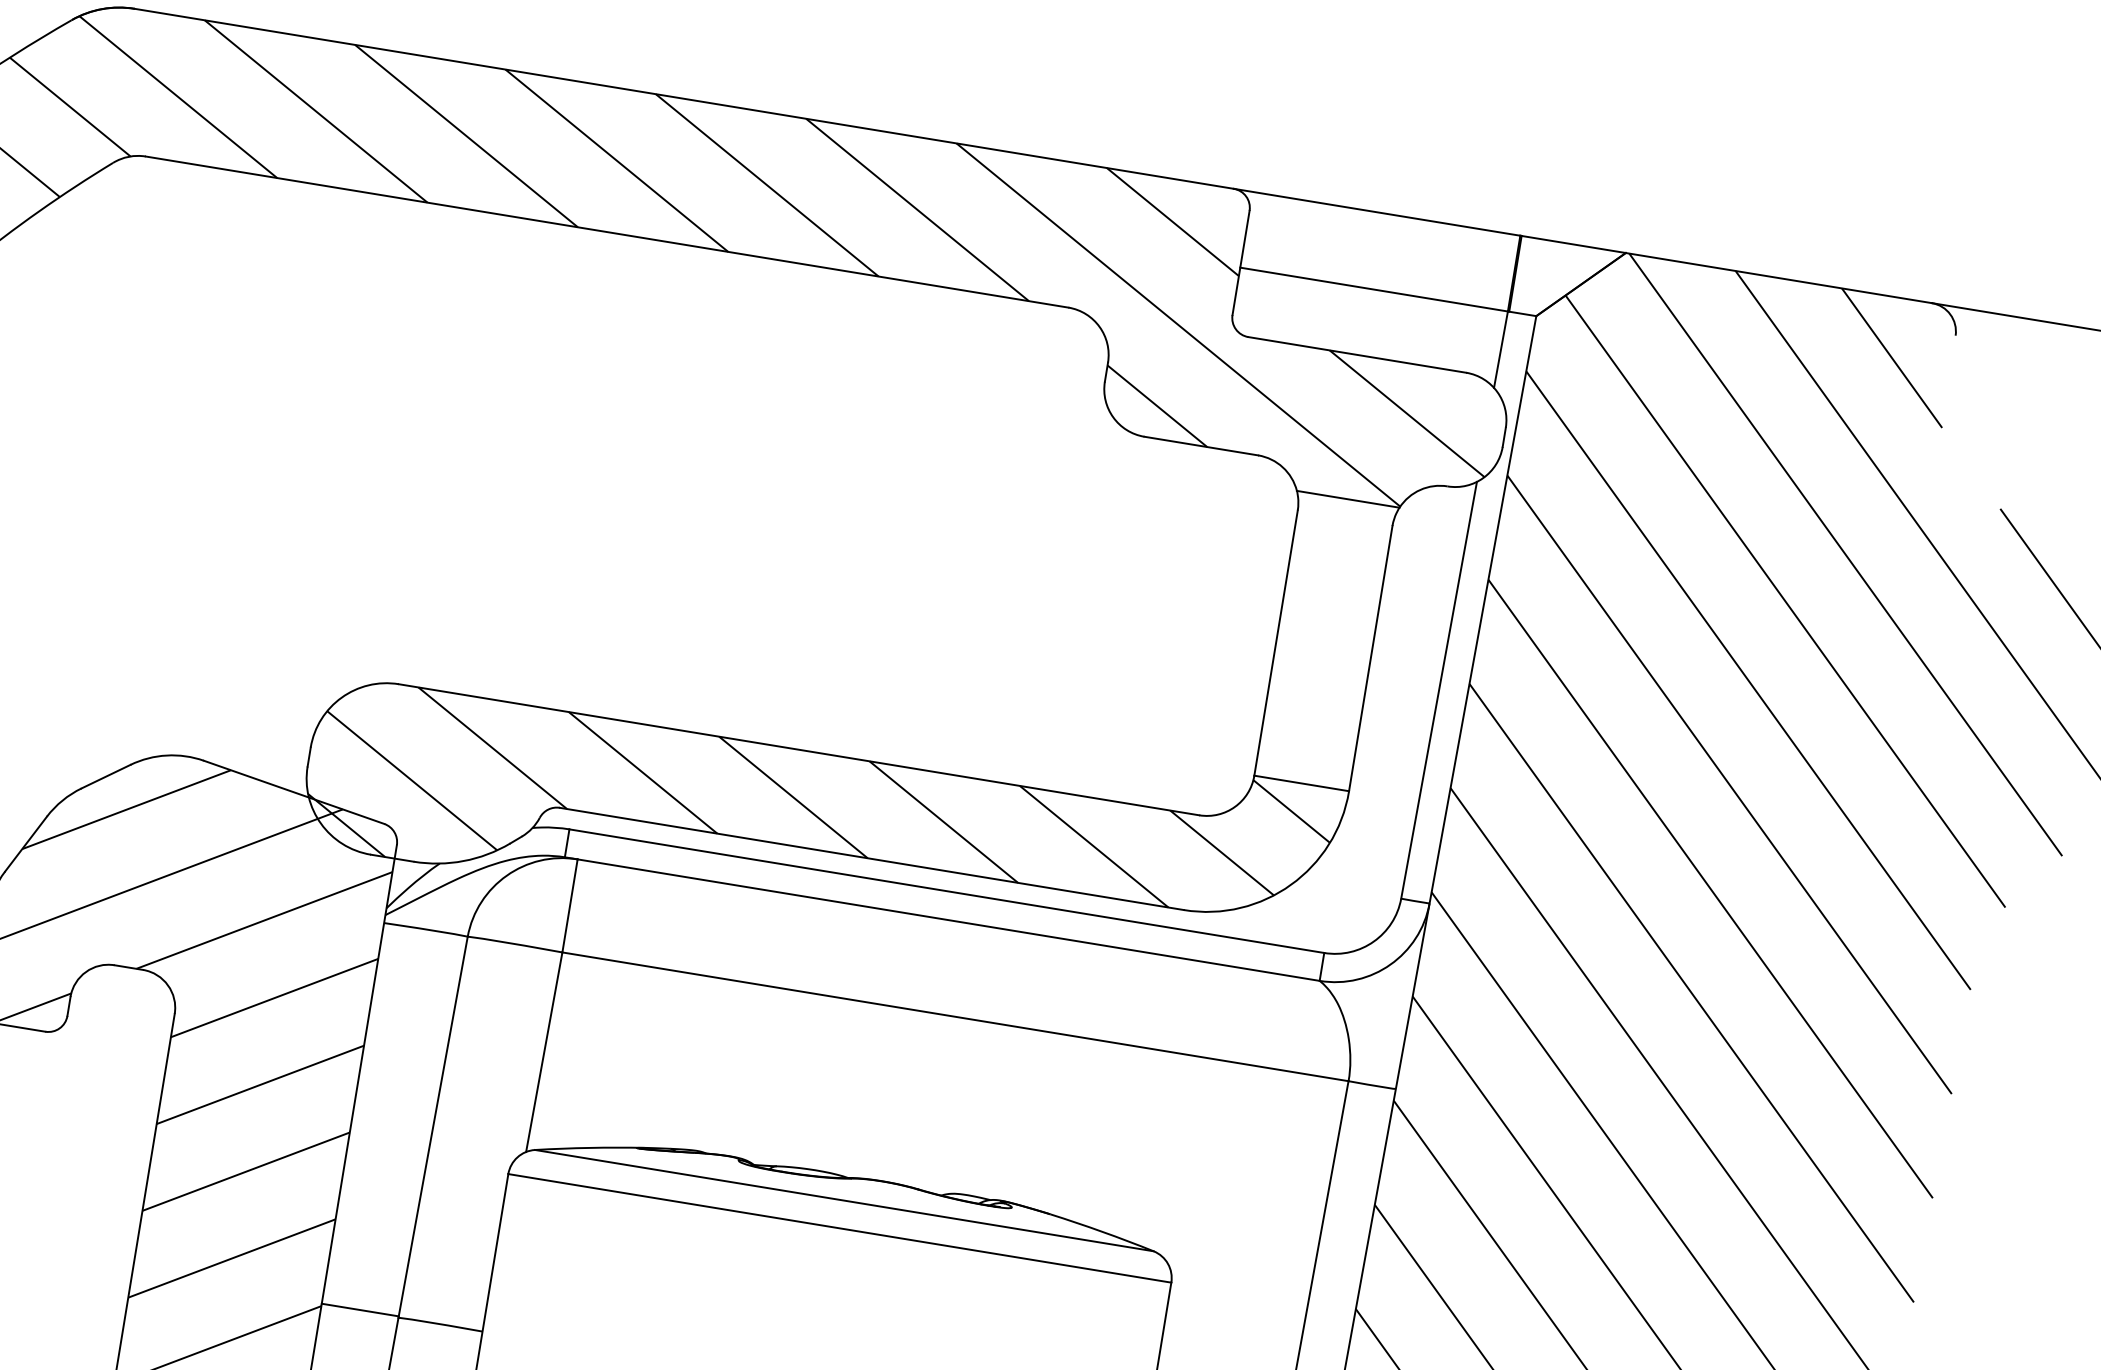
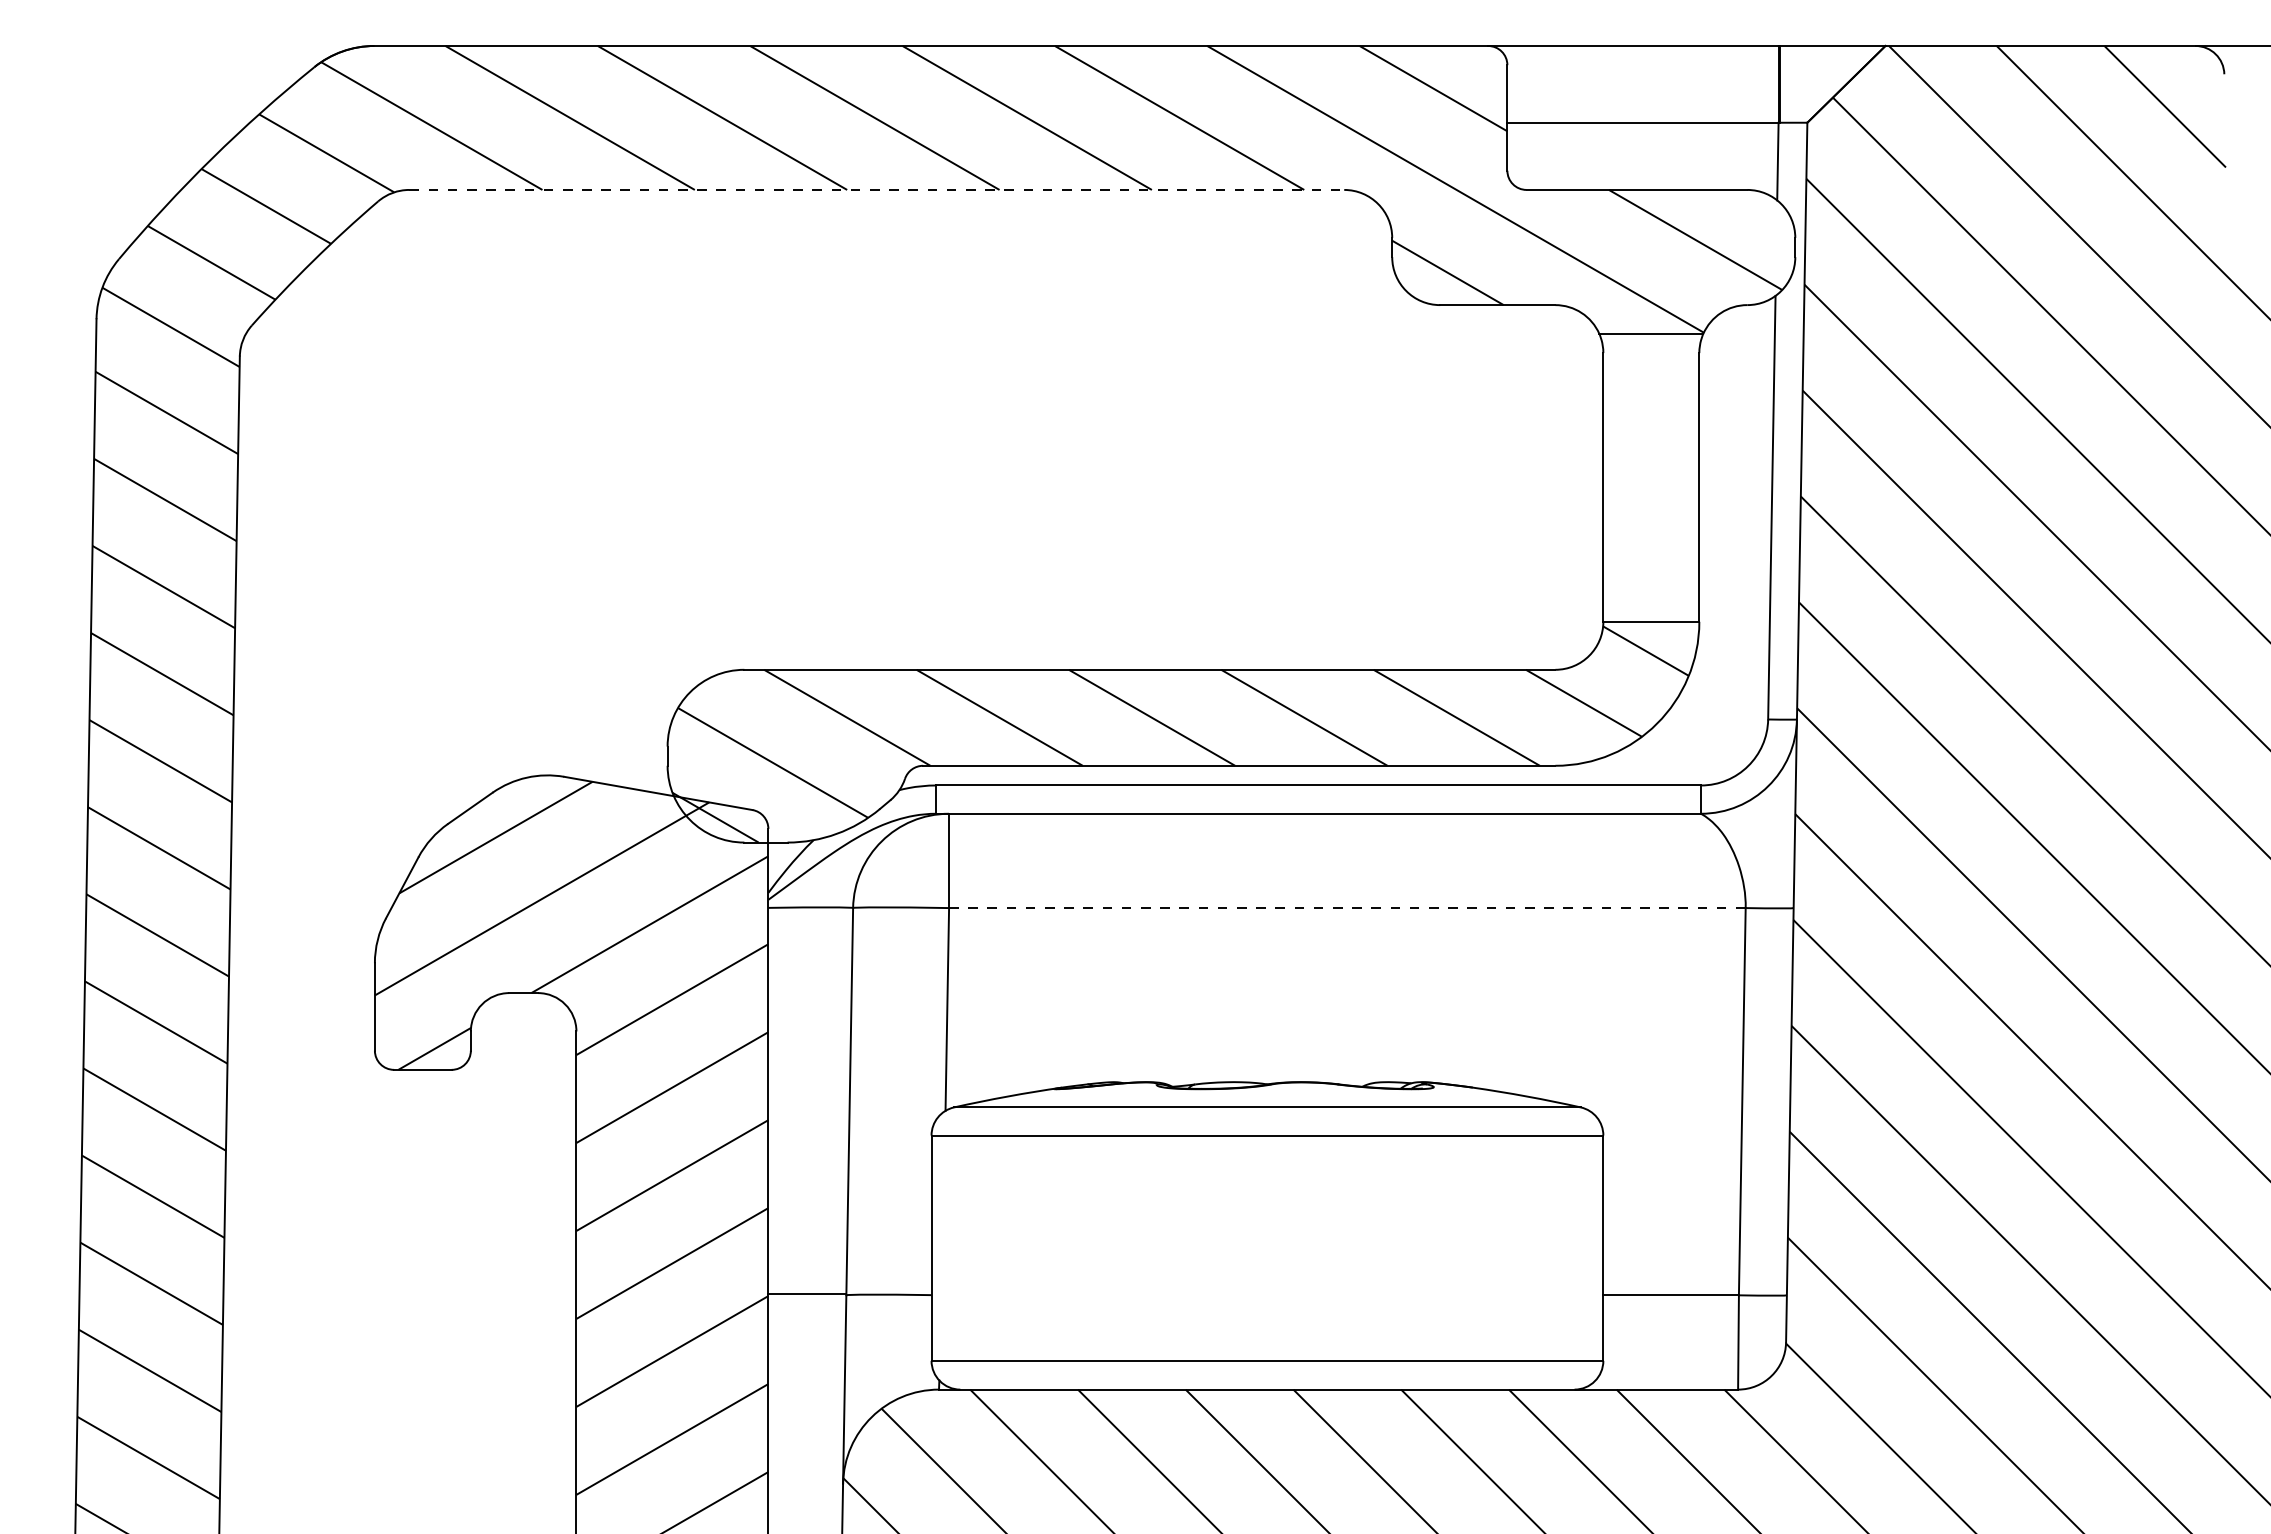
line: (607, 231) -> (877, 189), solid -> dashed
line: (955, 1017) -> (1347, 908), solid -> dashed

